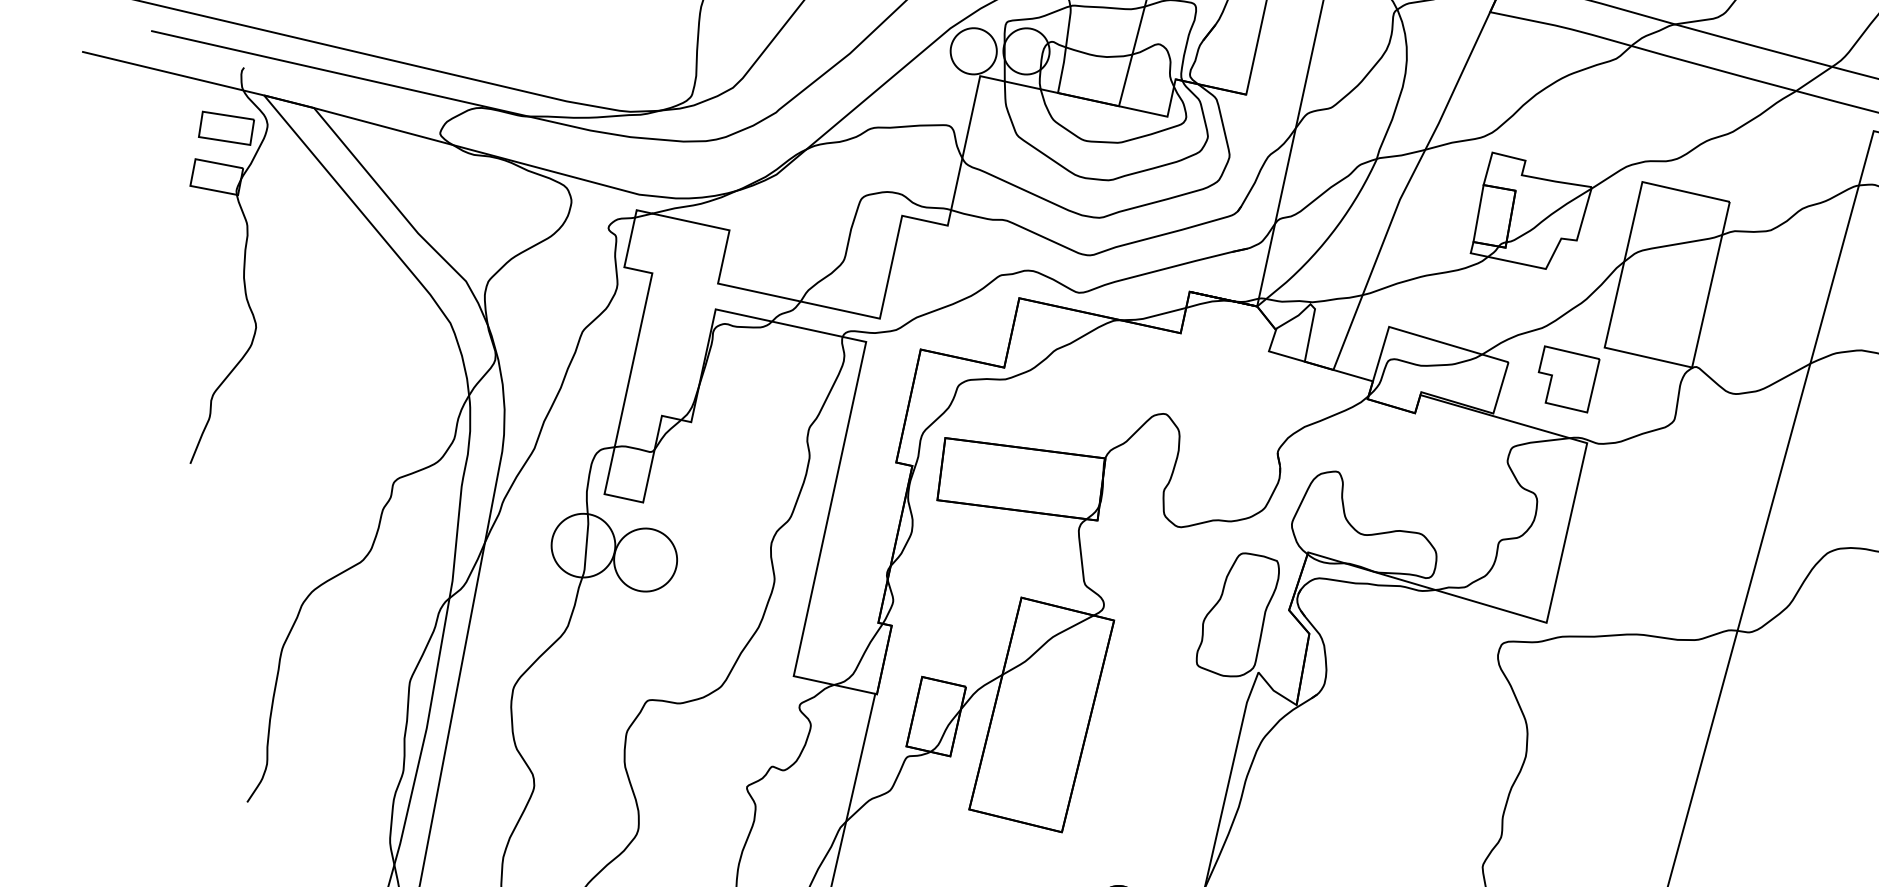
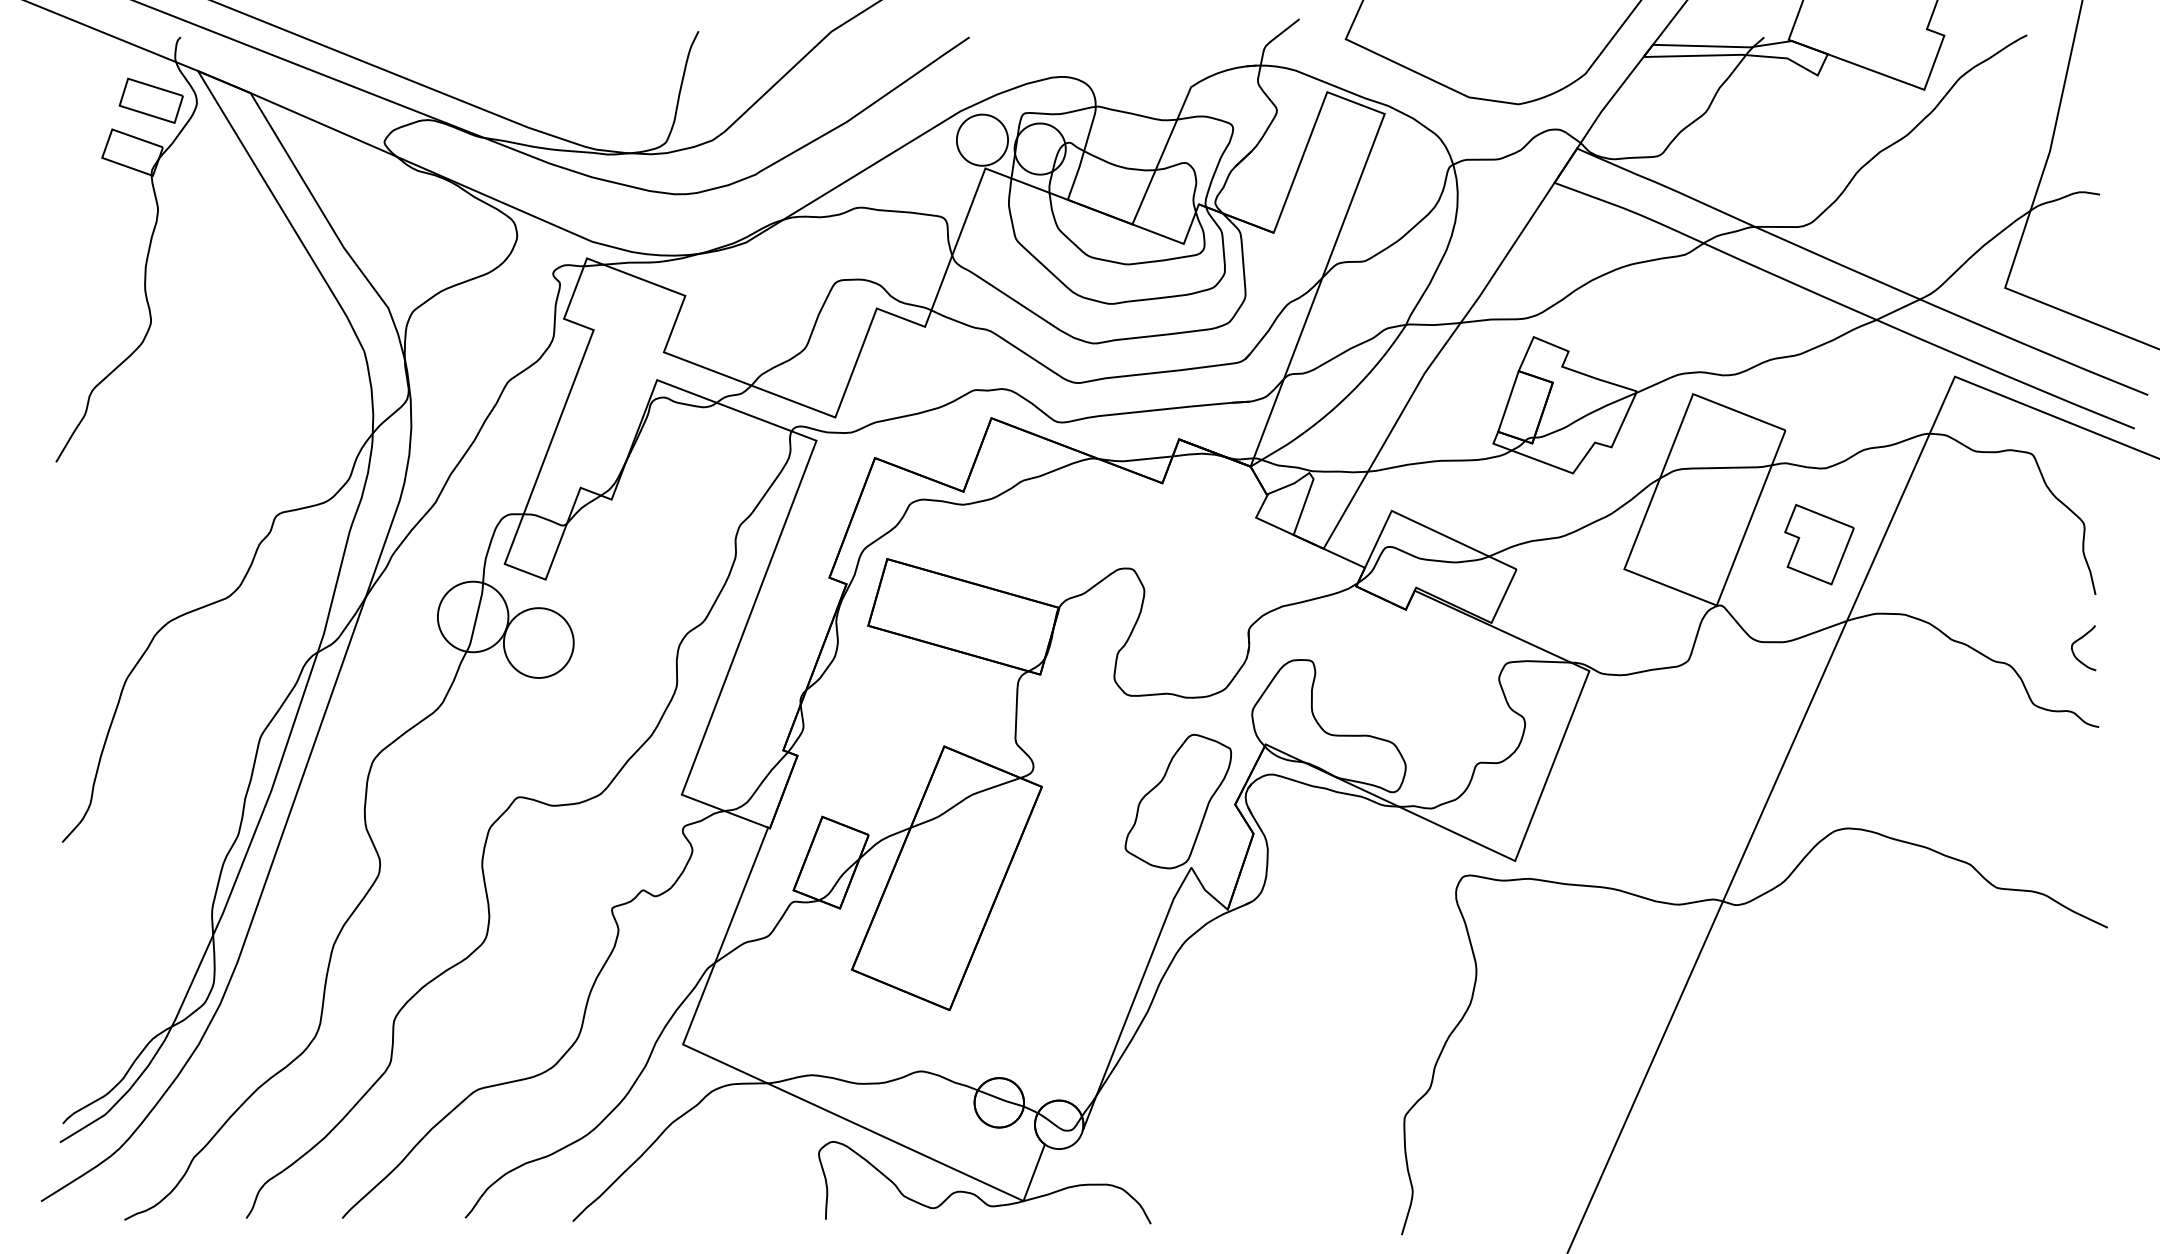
part: (1571, 378) -> (1819, 544), moved

